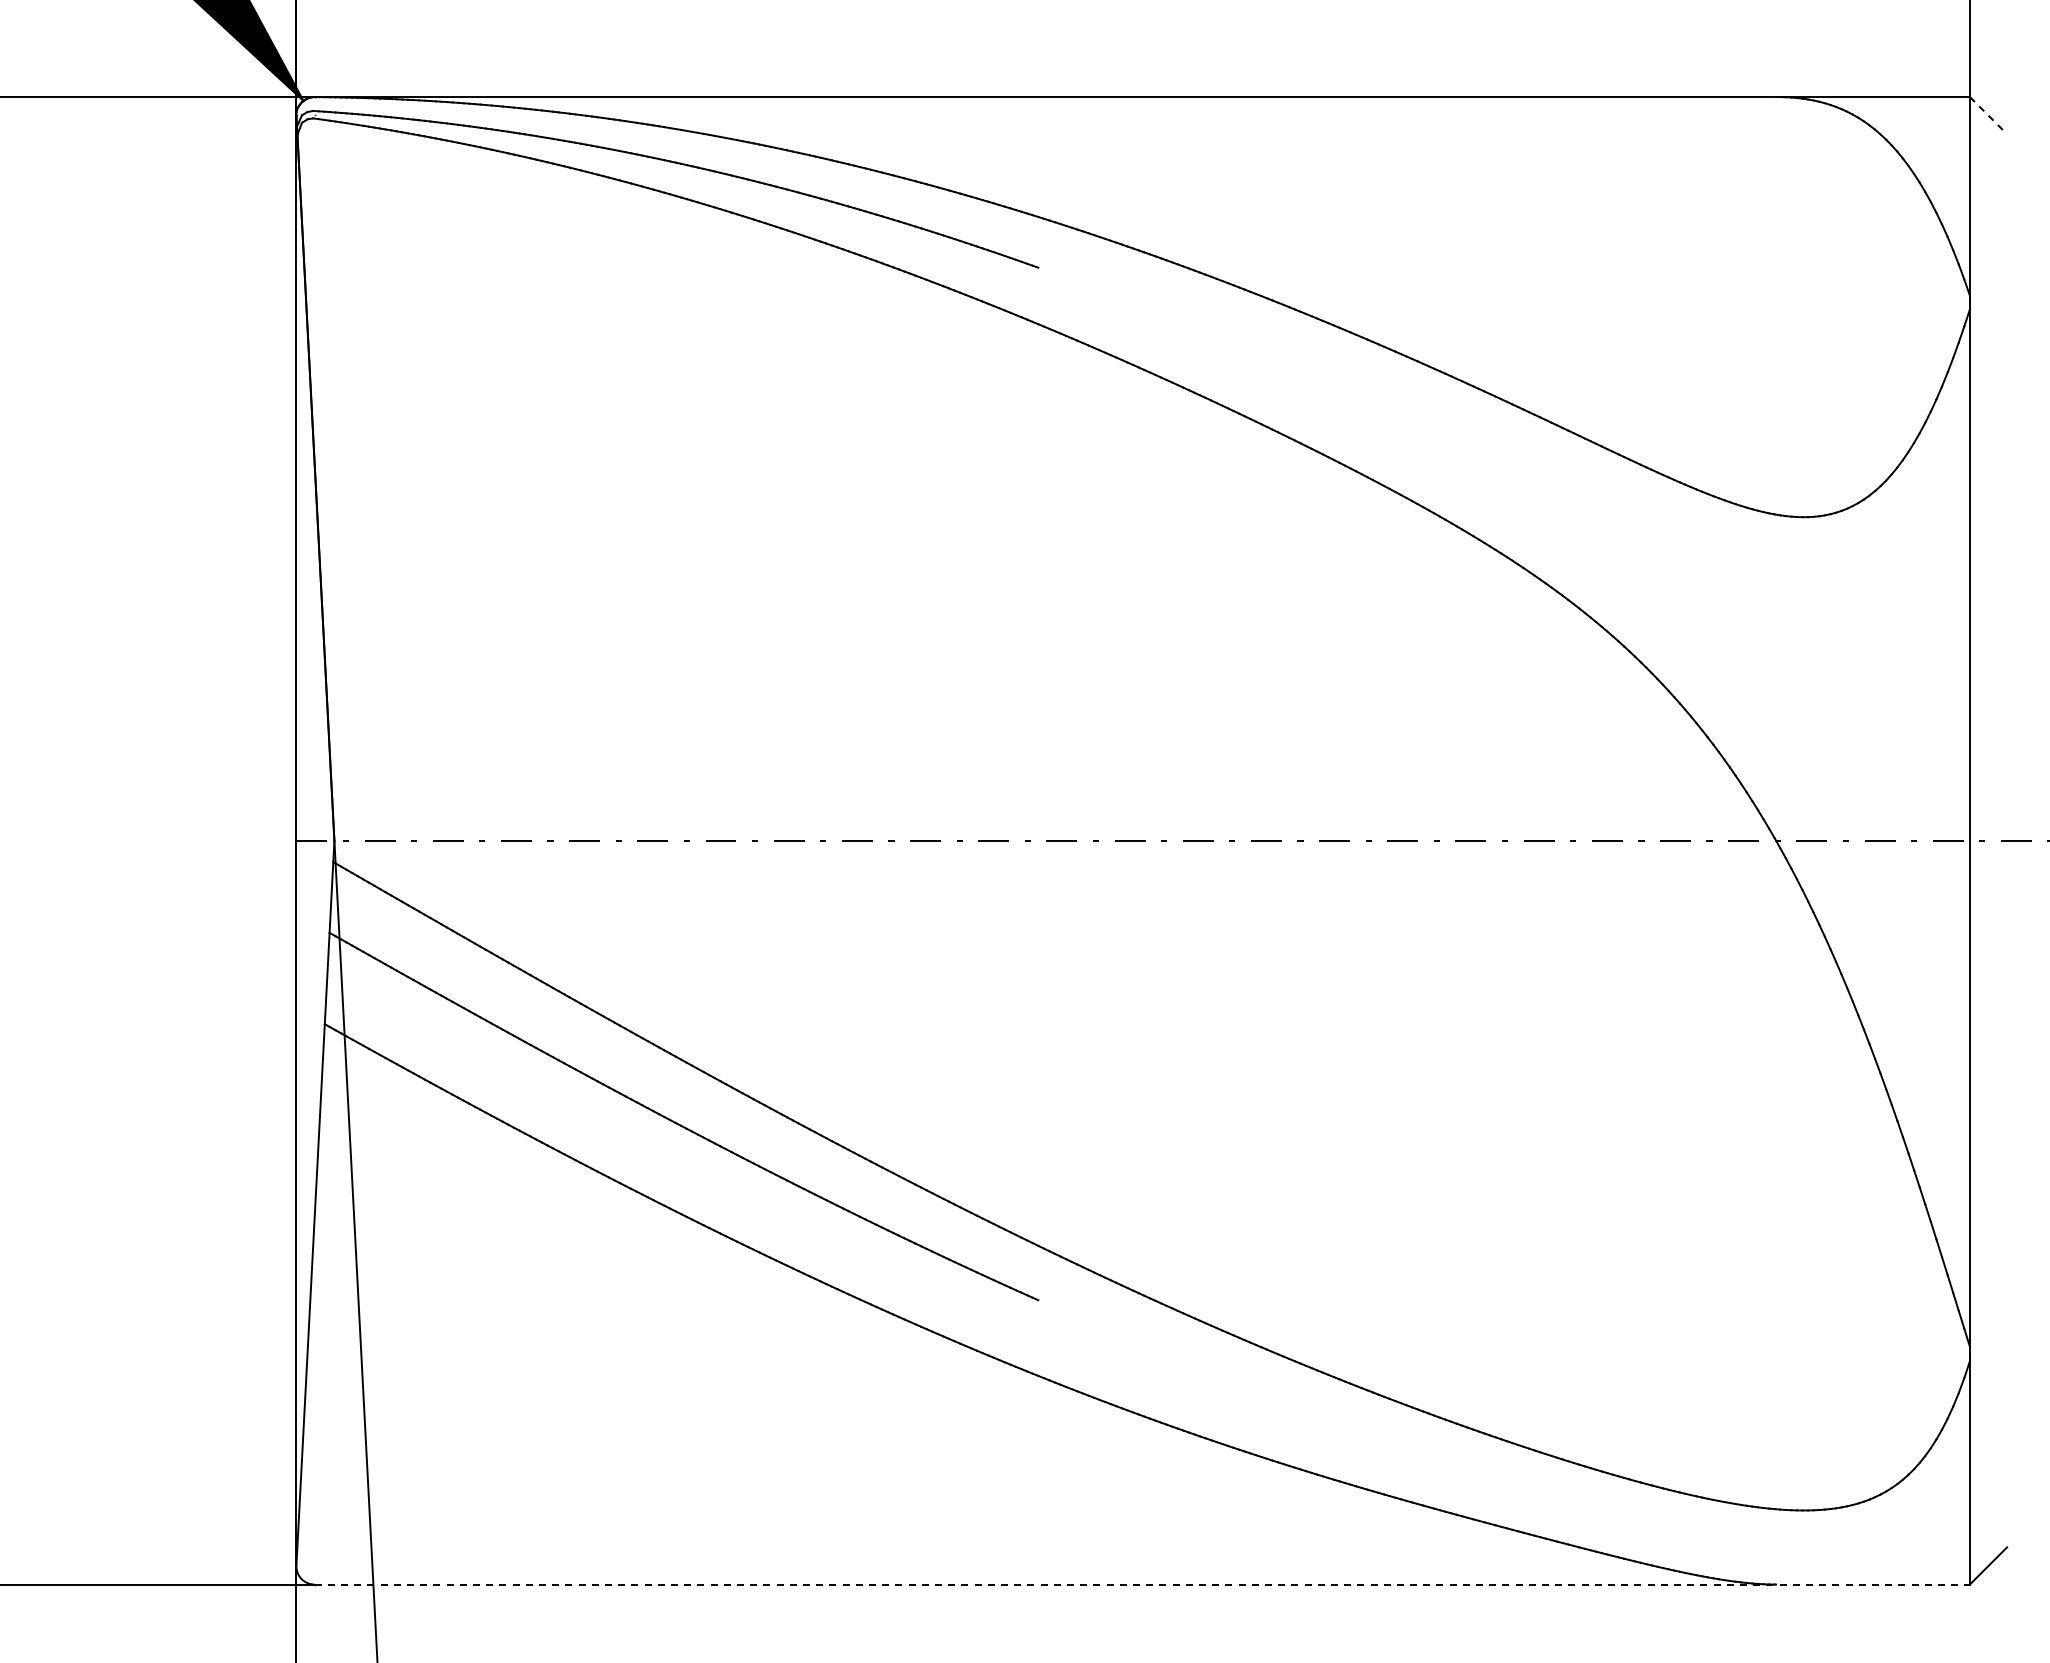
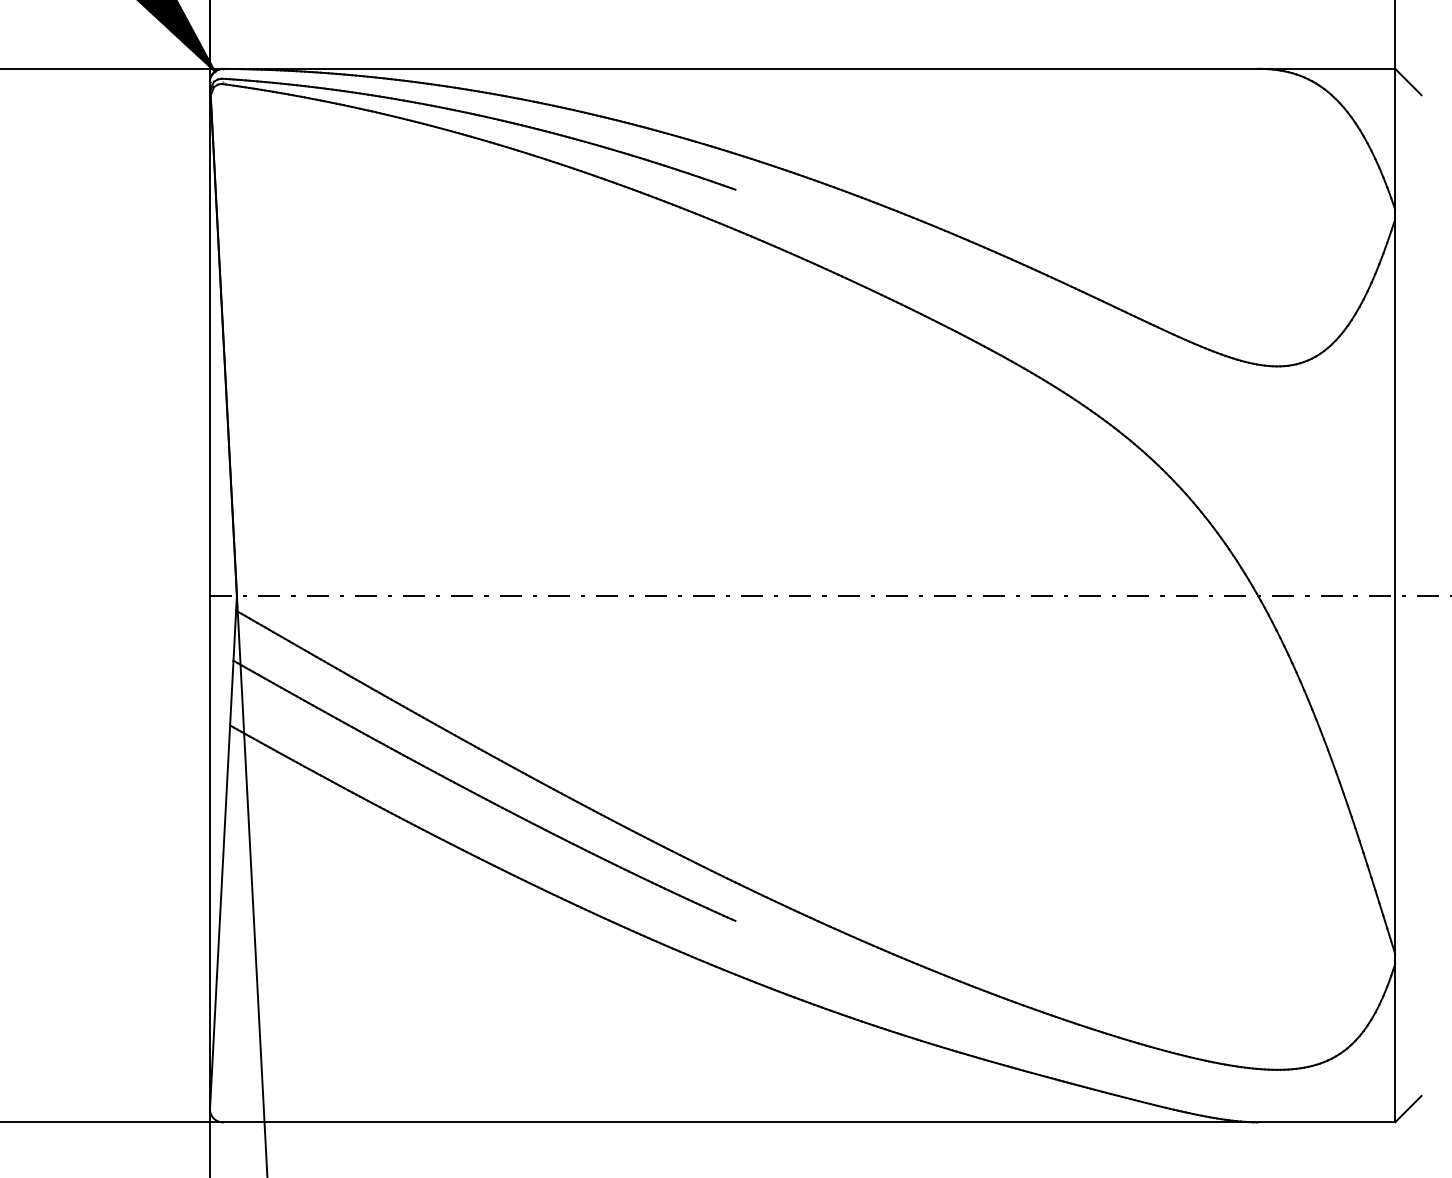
line: (1988, 115) -> (1408, 81), dashed -> solid
line: (1142, 1584) -> (809, 1122), dashed -> solid

